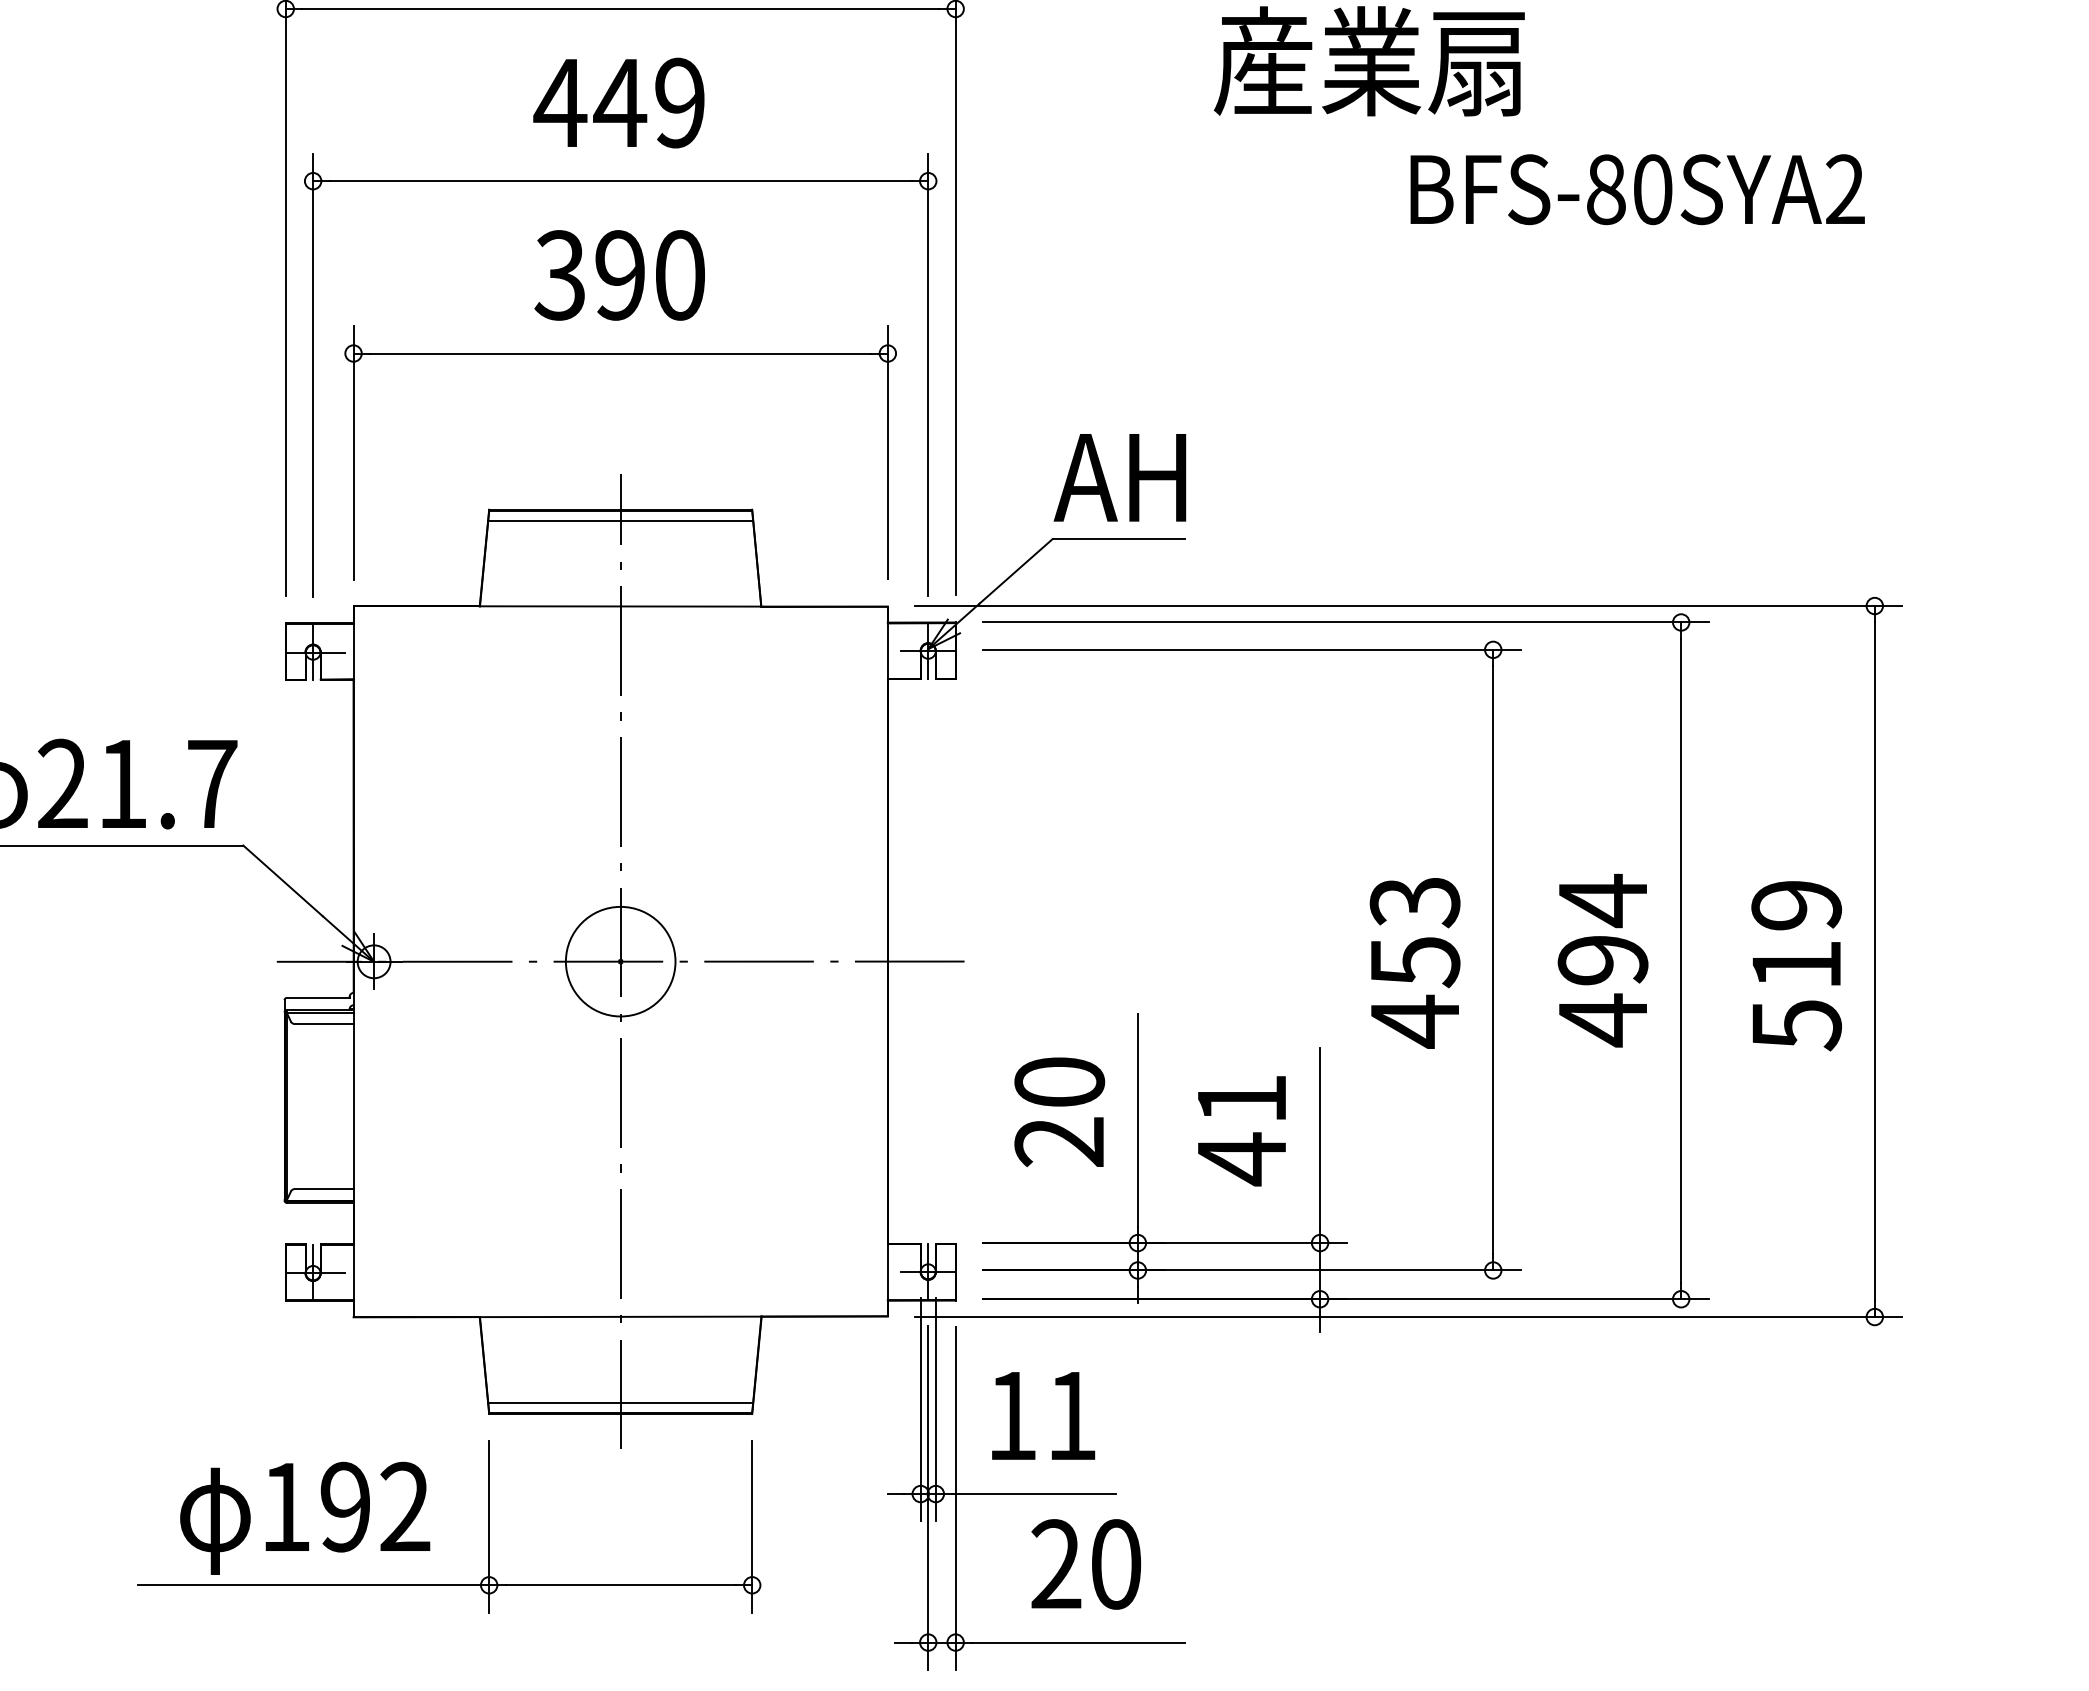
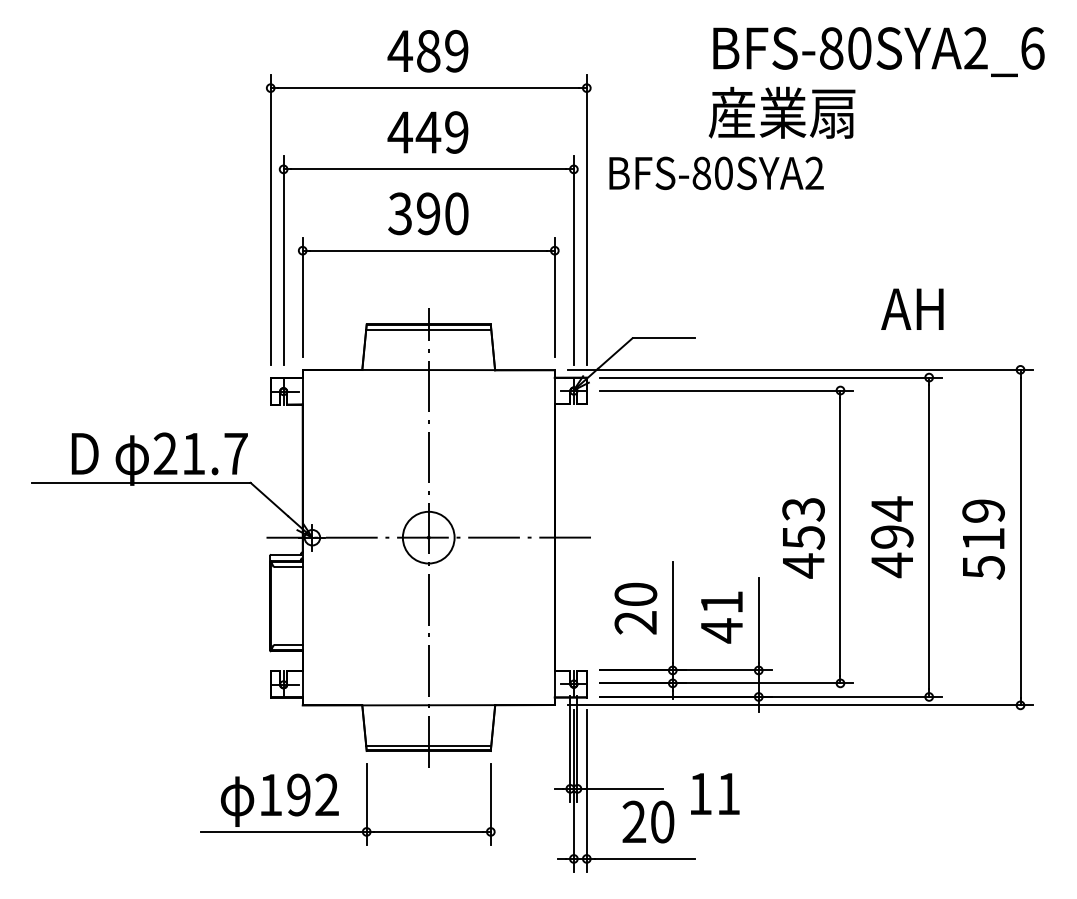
text: (1637, 189) -> (716, 173), moved
text: (1120, 476) -> (912, 308), moved
text: (1044, 1414) -> (715, 793), moved

